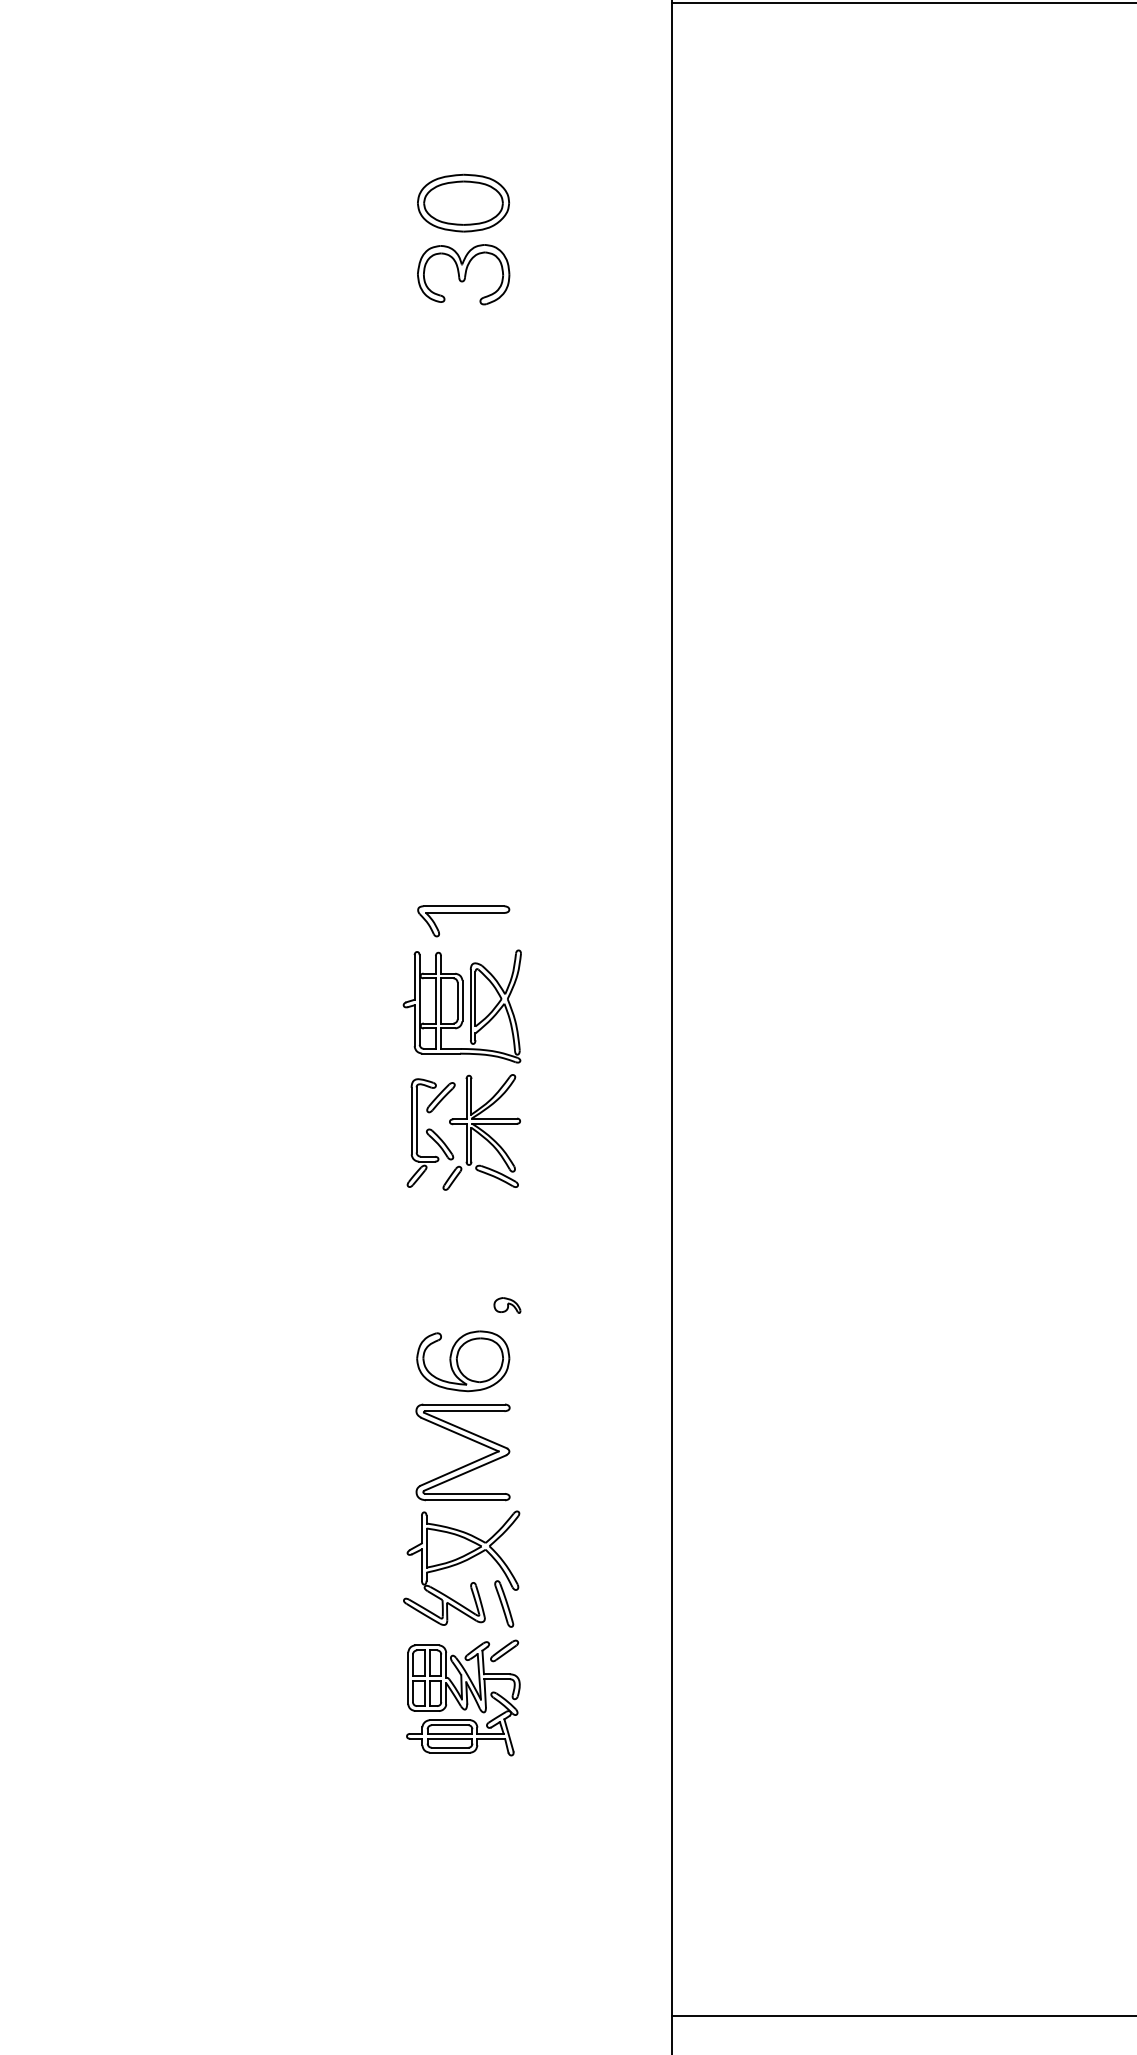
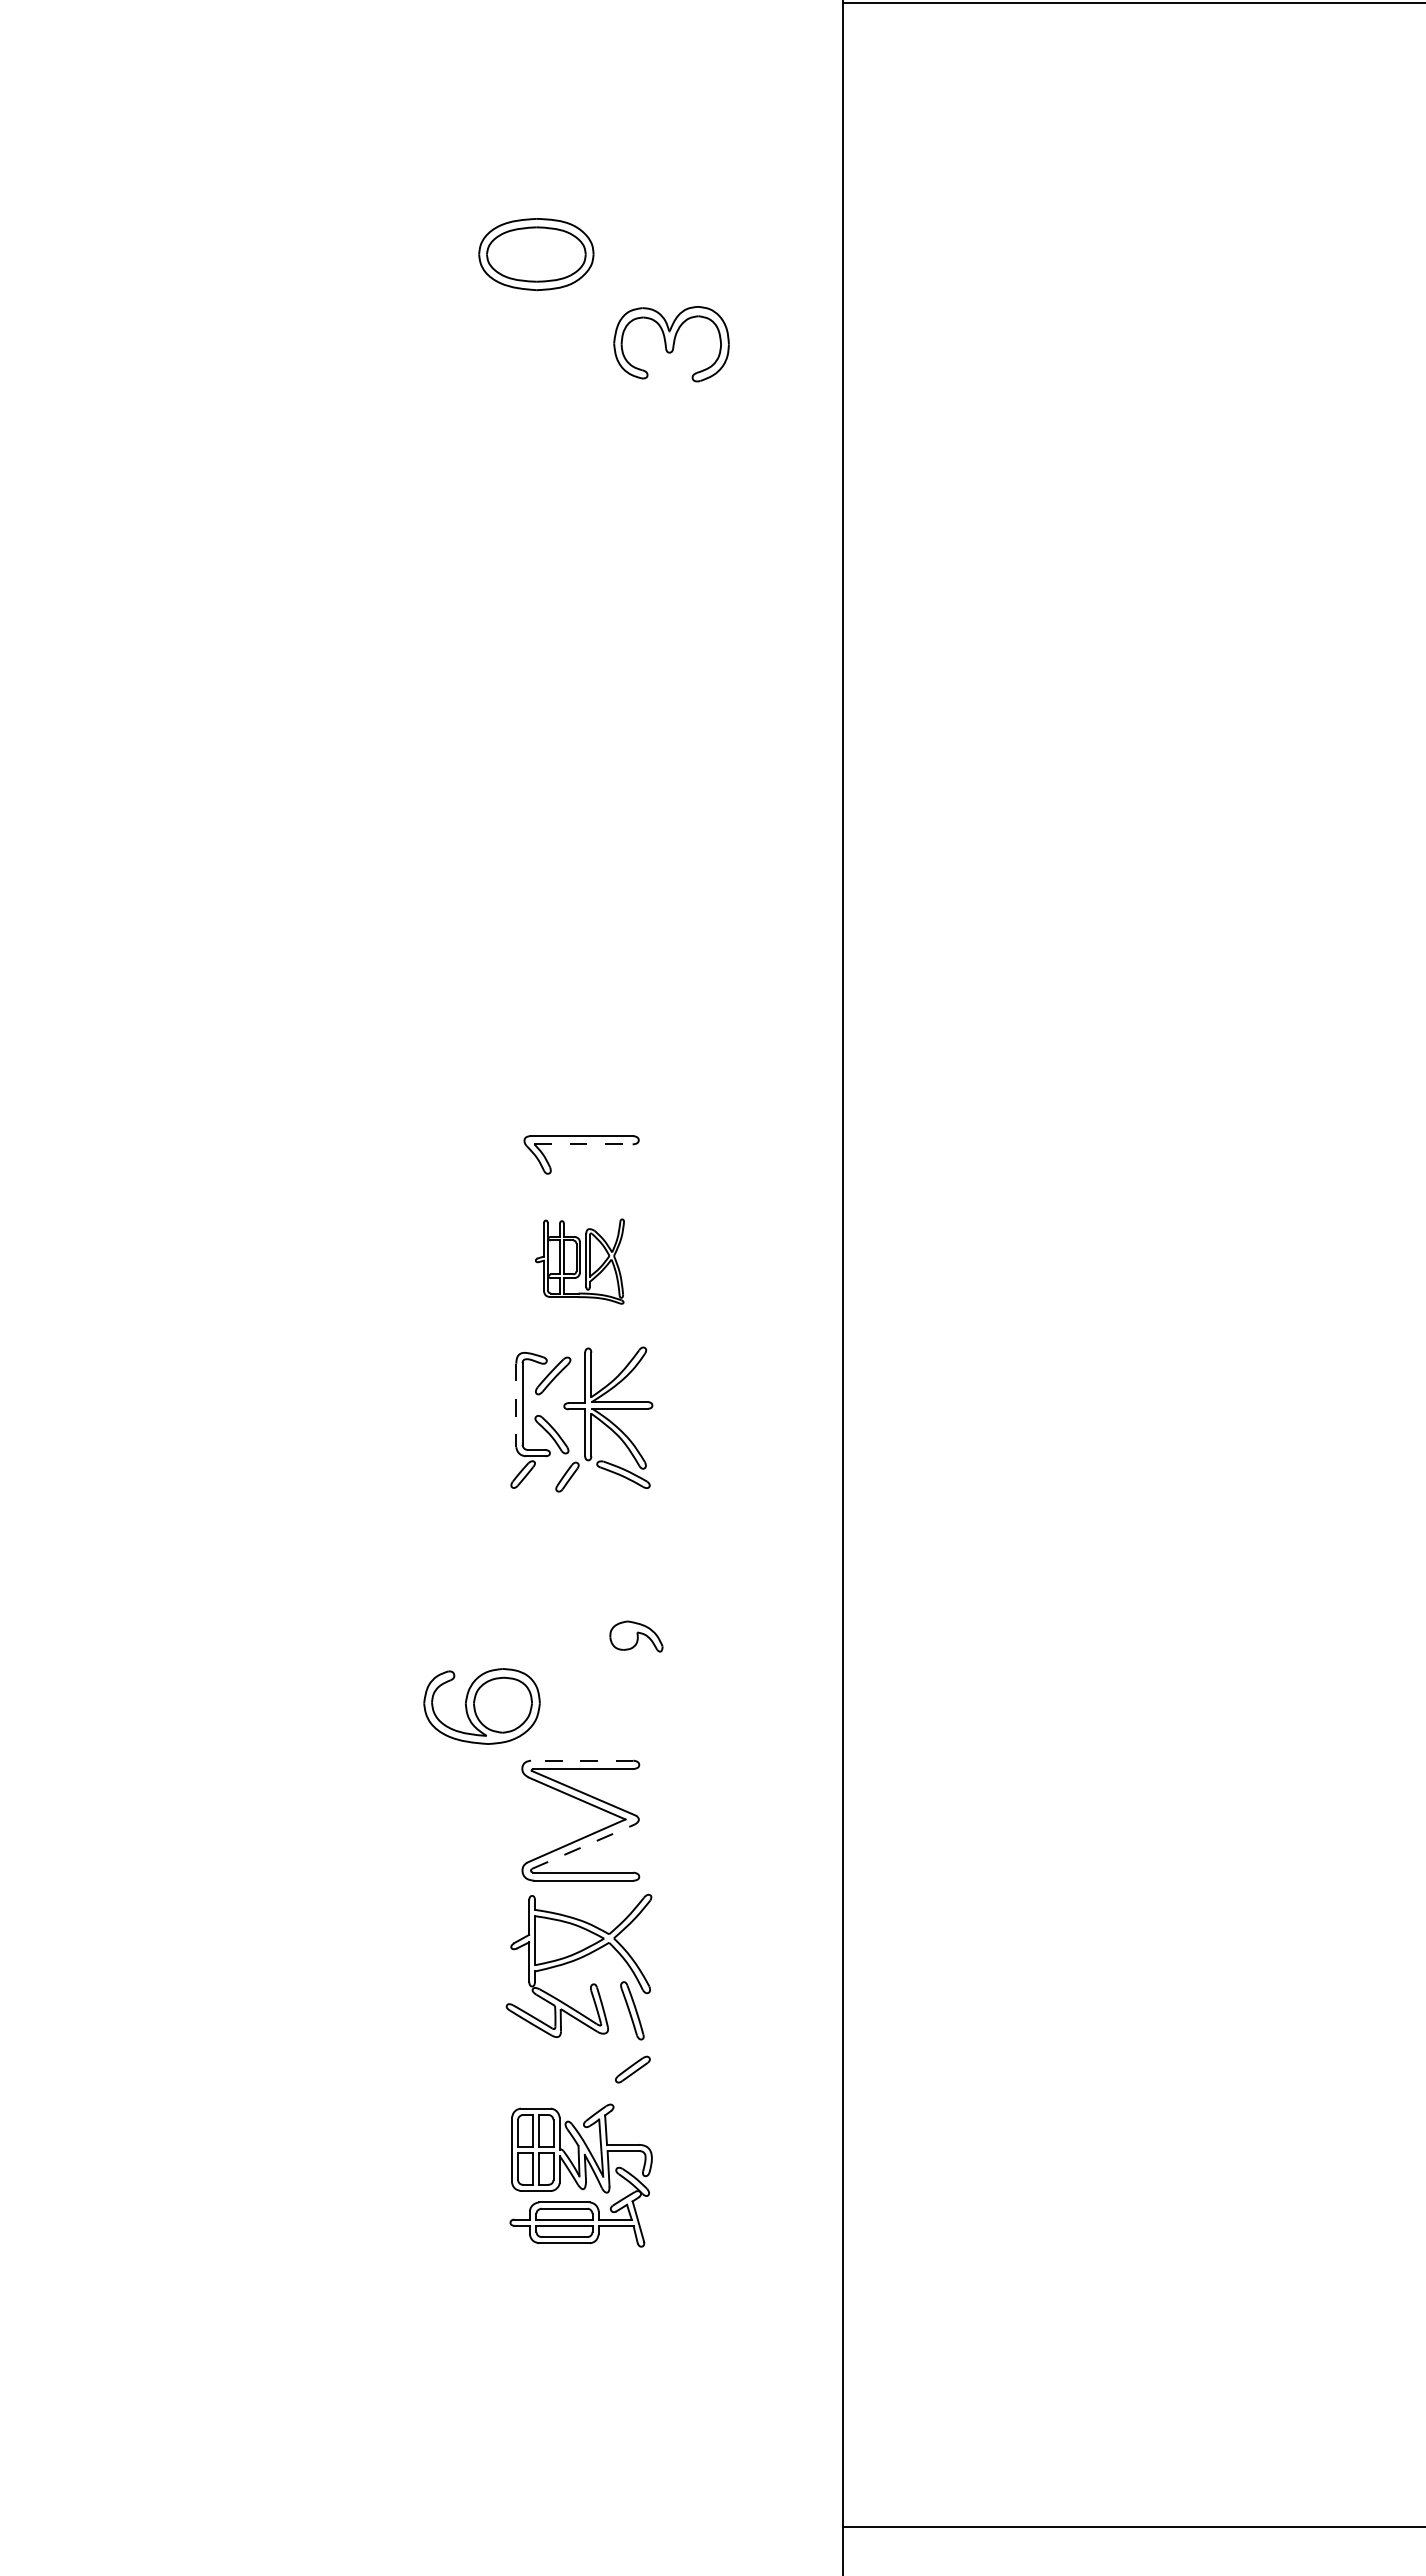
part: (463, 203) -> (536, 254), moved
part: (463, 274) -> (671, 344), moved
line: (466, 913) -> (584, 1144), solid -> dashed
part: (462, 1006) -> (579, 1261), size x0.6
line: (411, 1121) -> (516, 1405), solid -> dashed
part: (507, 1305) -> (636, 1636), size x1.6
part: (462, 1361) -> (481, 1706), moved
line: (463, 1404) -> (581, 1760), solid -> dashed
line: (465, 1472) -> (583, 1846), solid -> dashed
part: (462, 1698) -> (580, 2175), moved

